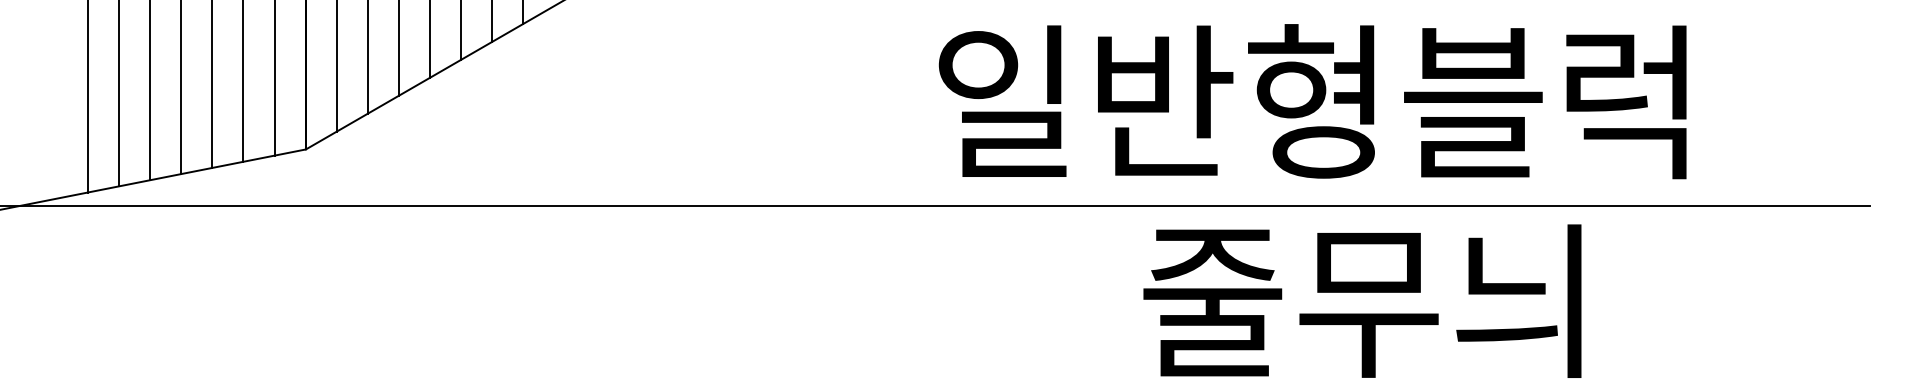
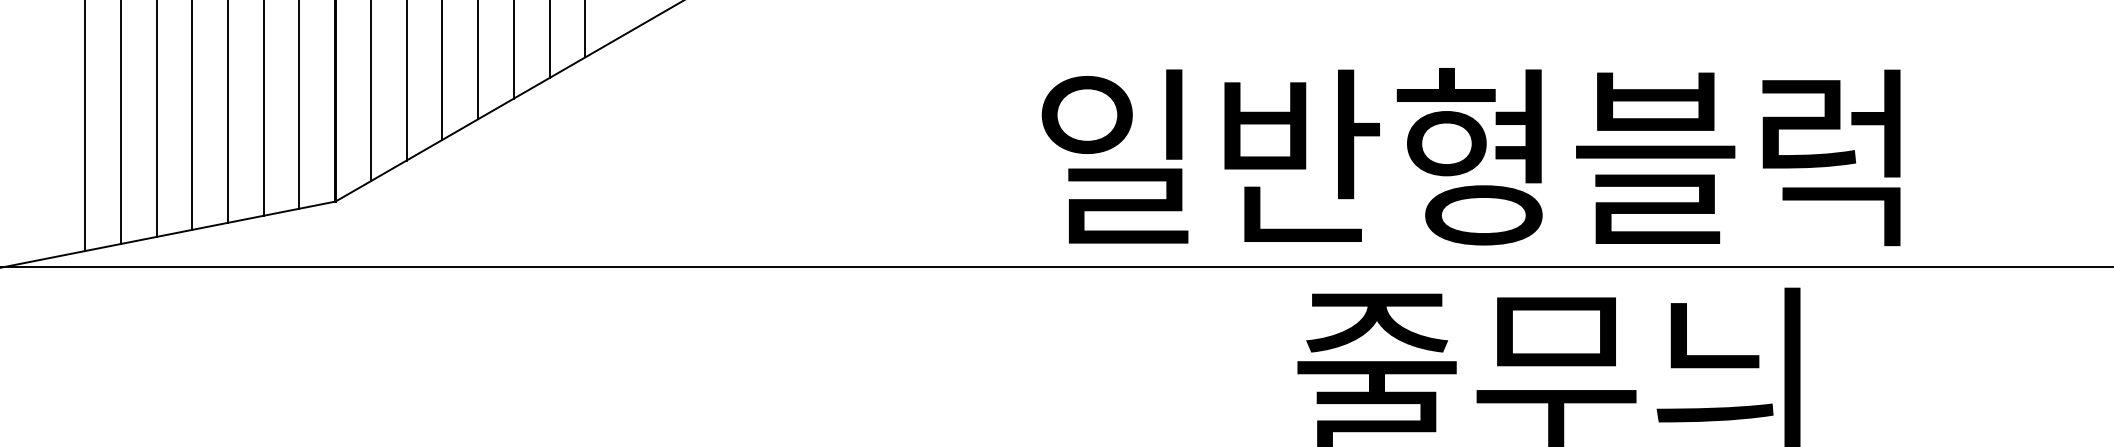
text: (1312, 101) -> (1470, 156), moved

